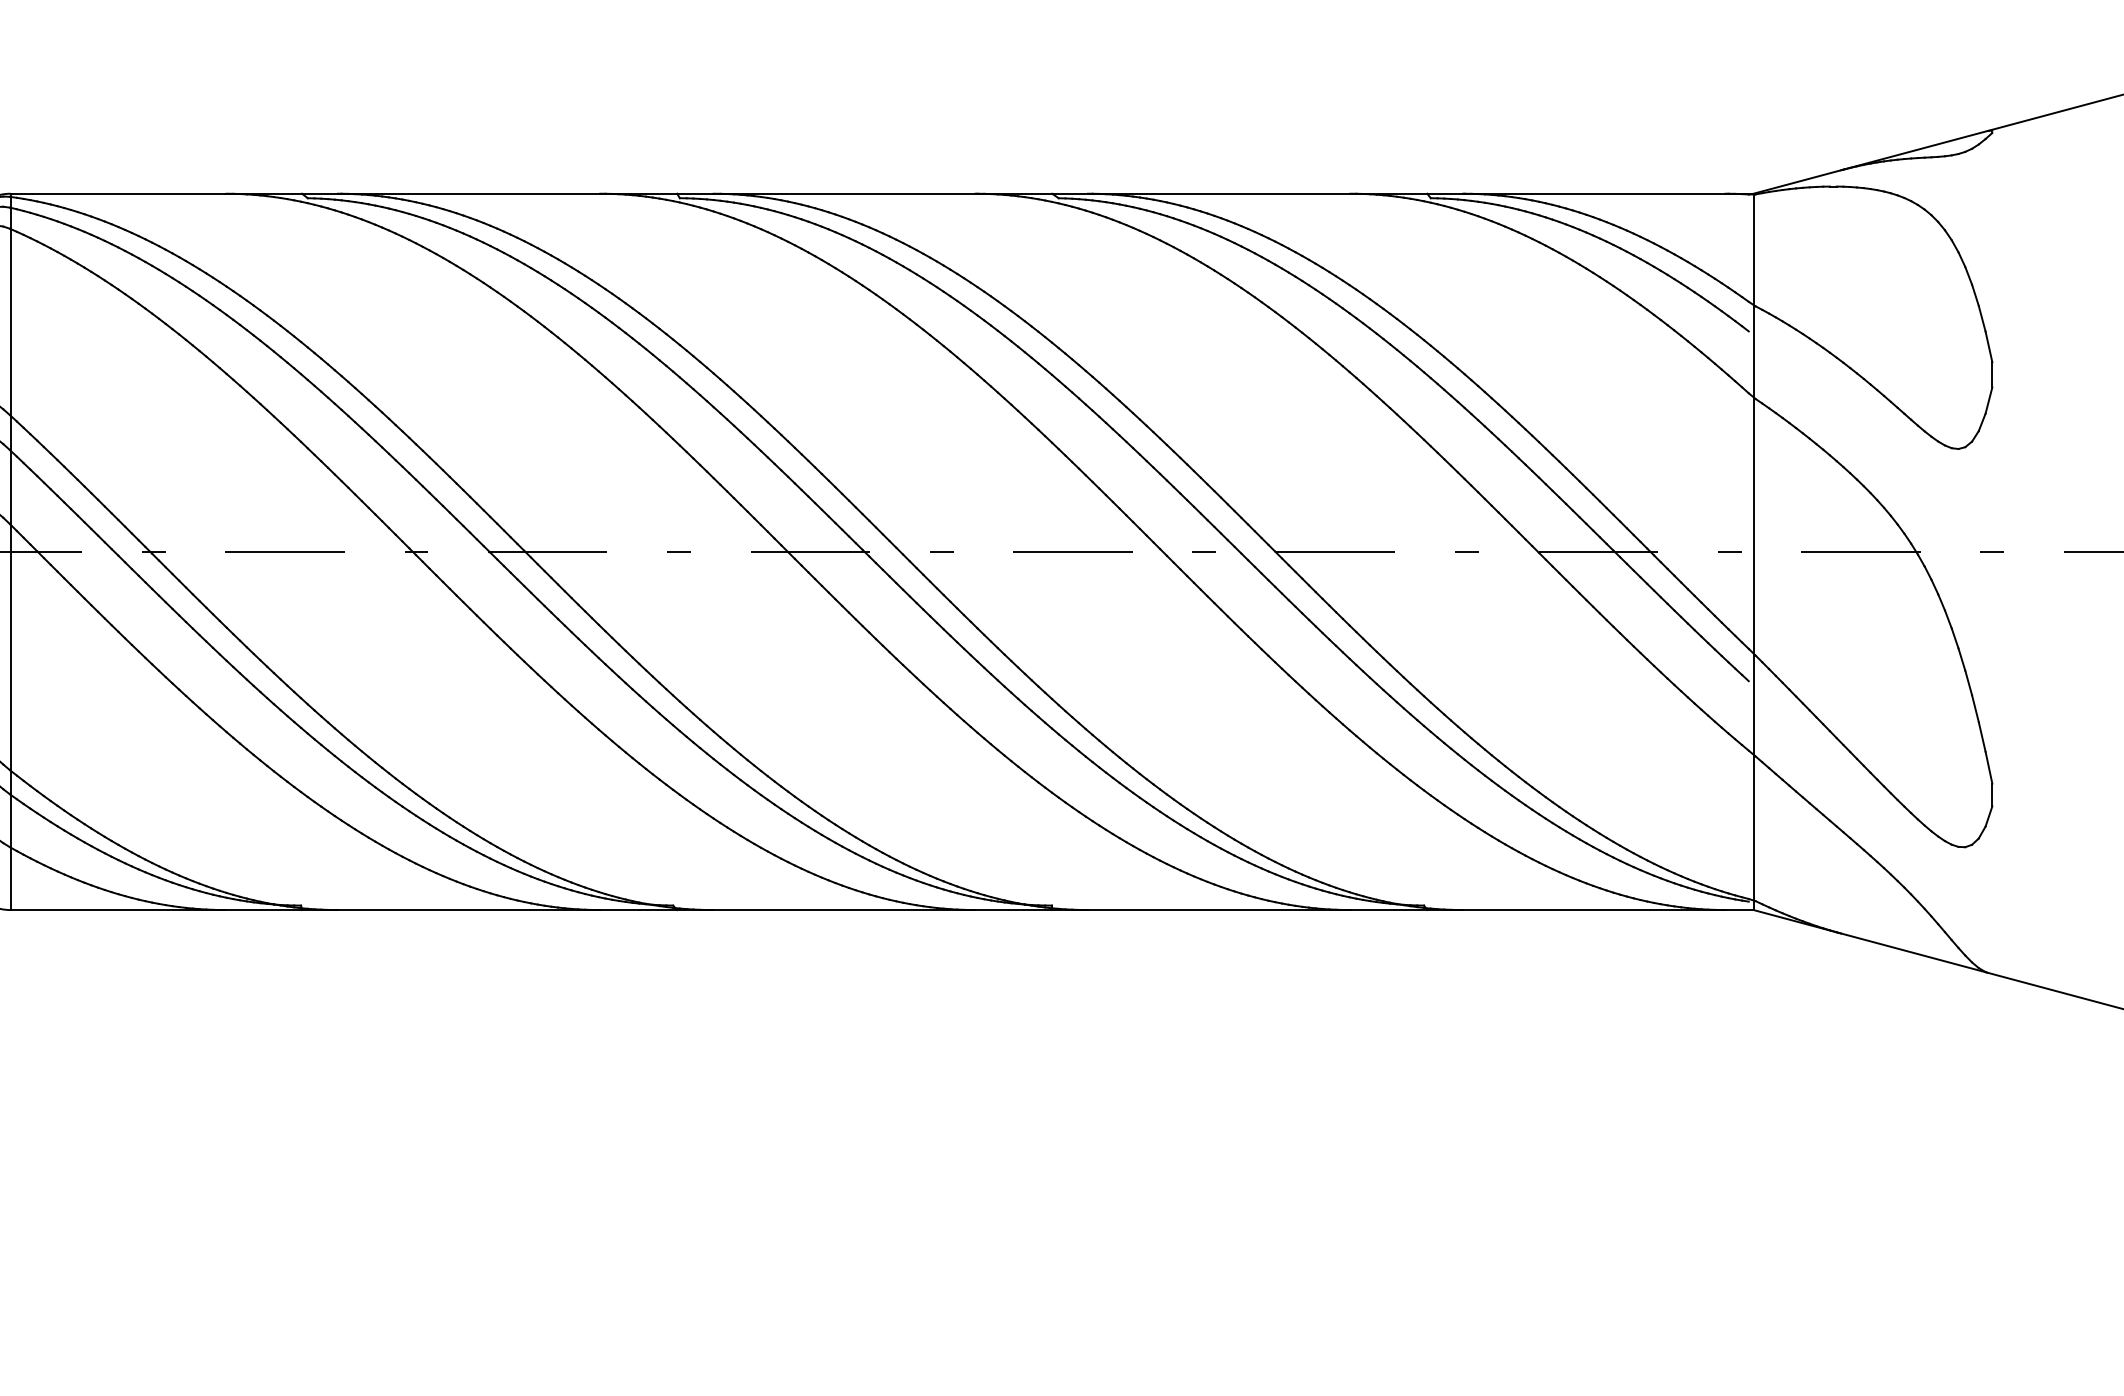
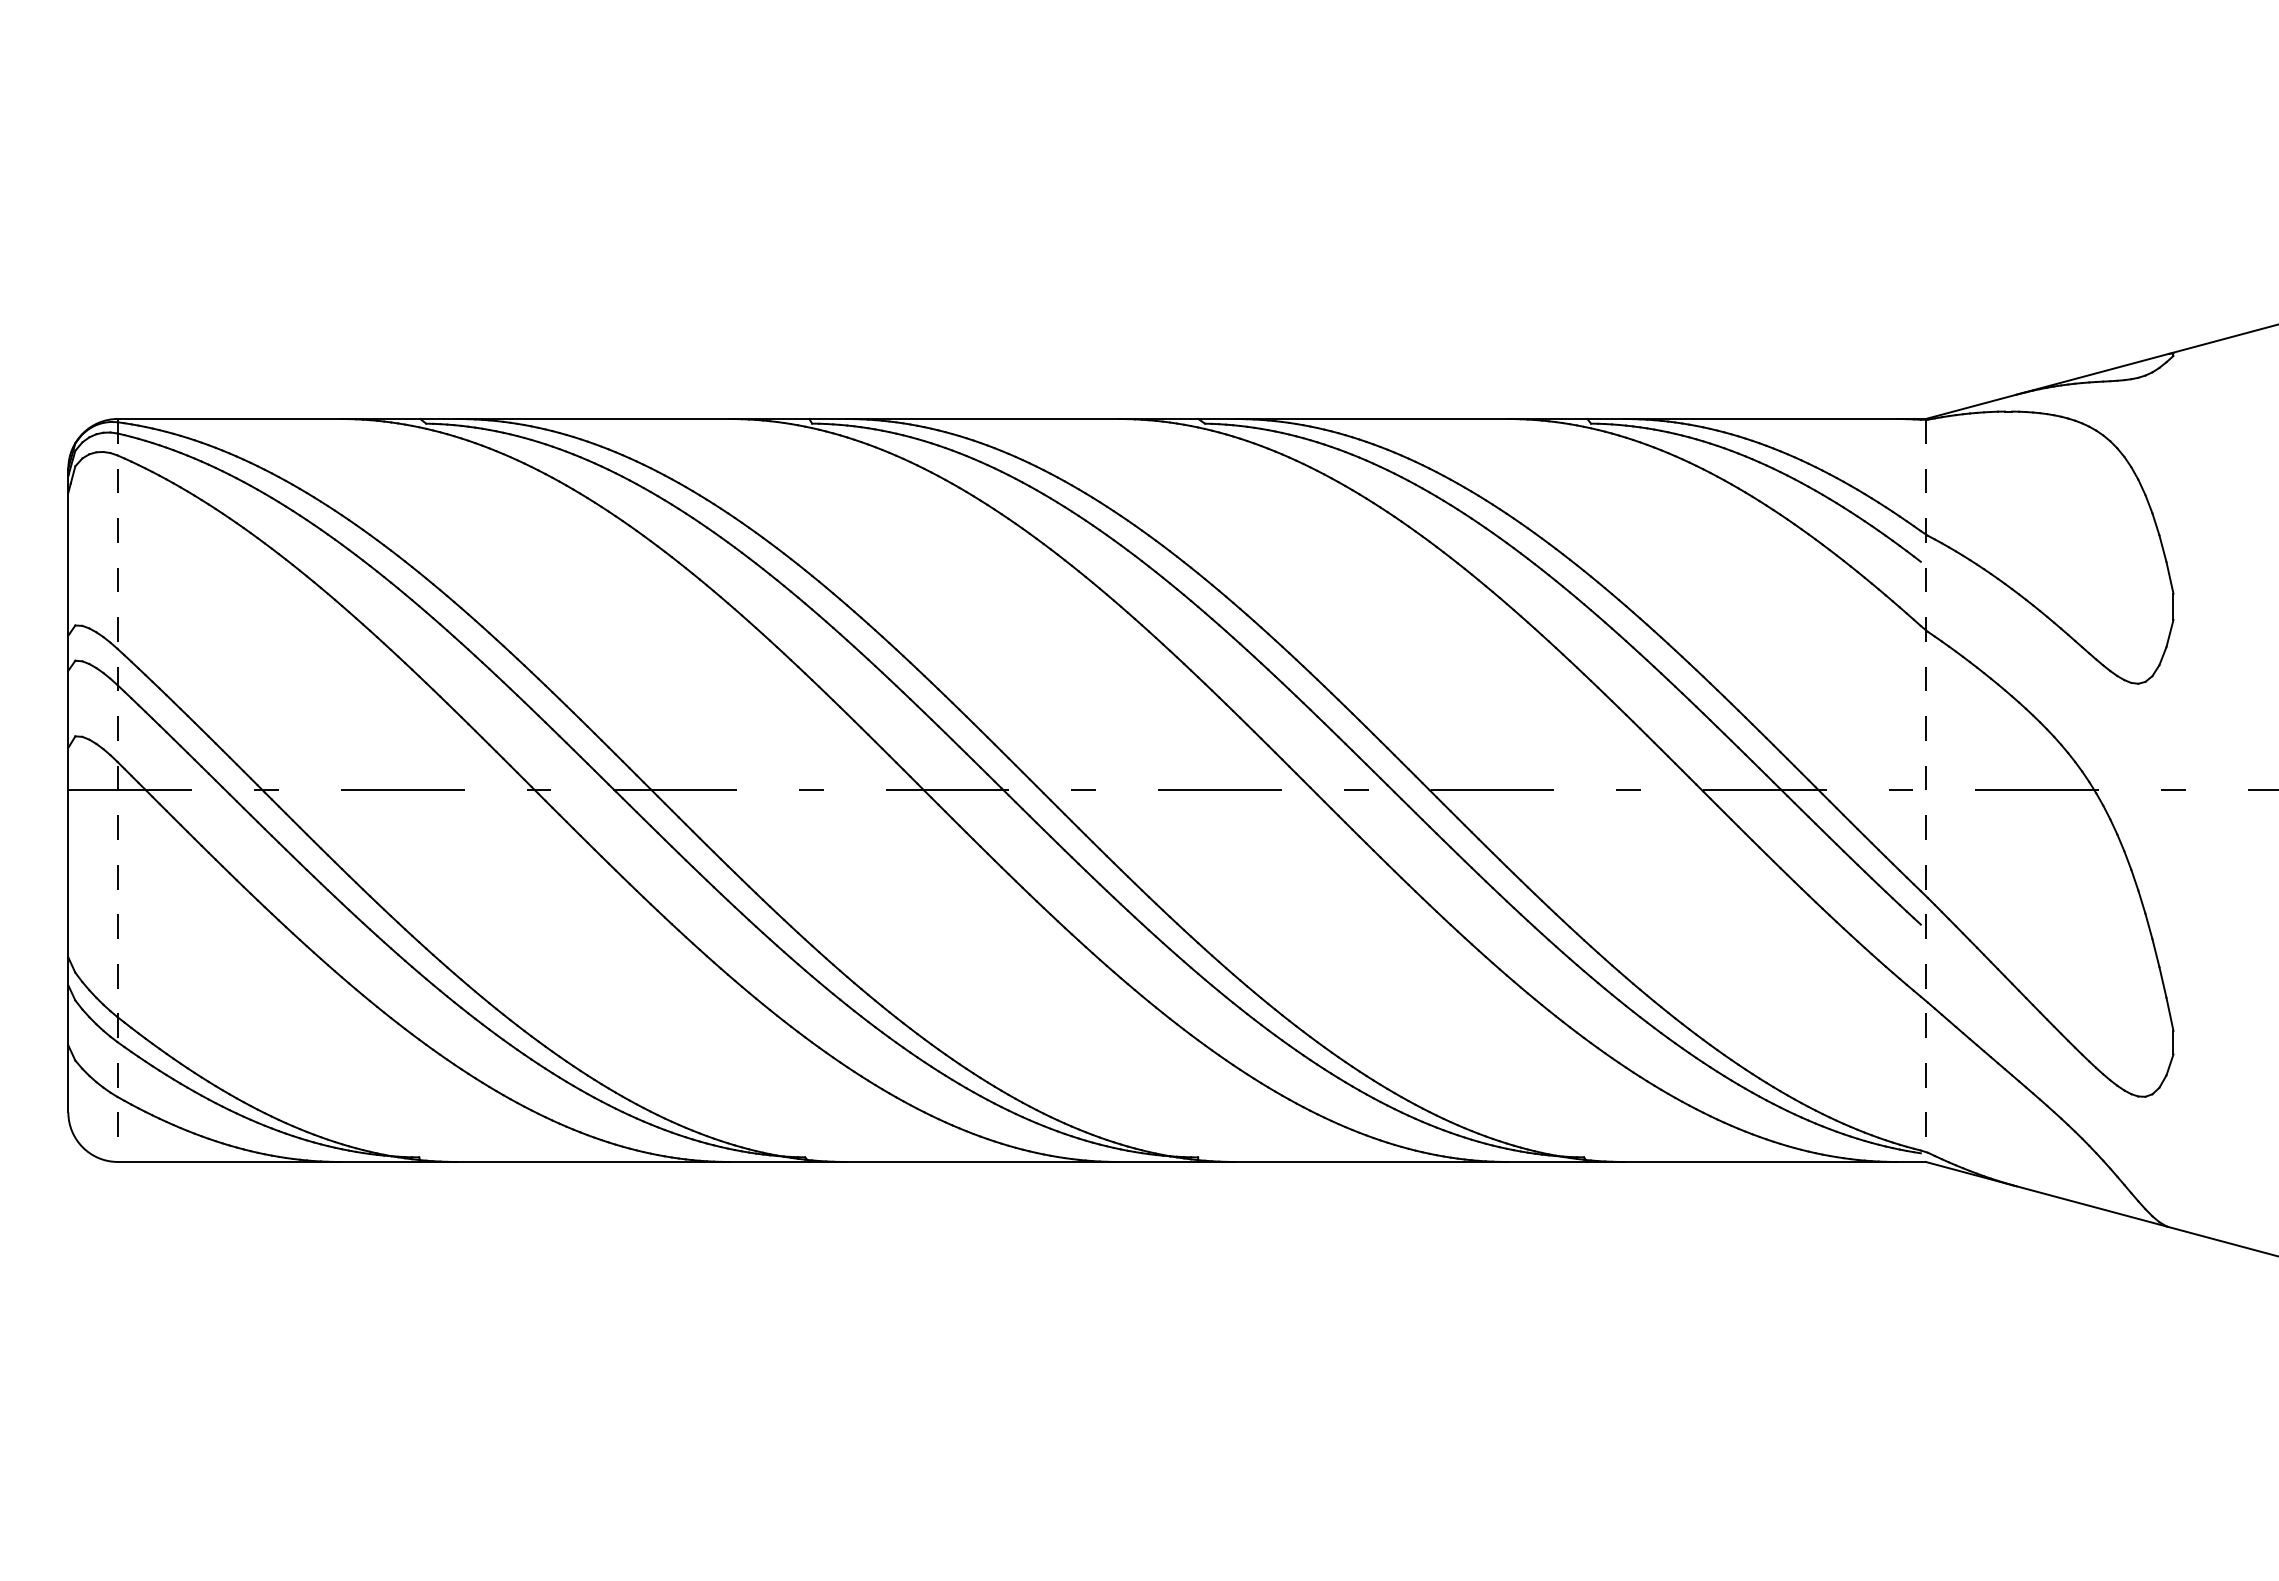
line: (10, 551) -> (117, 790), solid -> dashed
line: (1753, 551) -> (1925, 790), solid -> dashed

